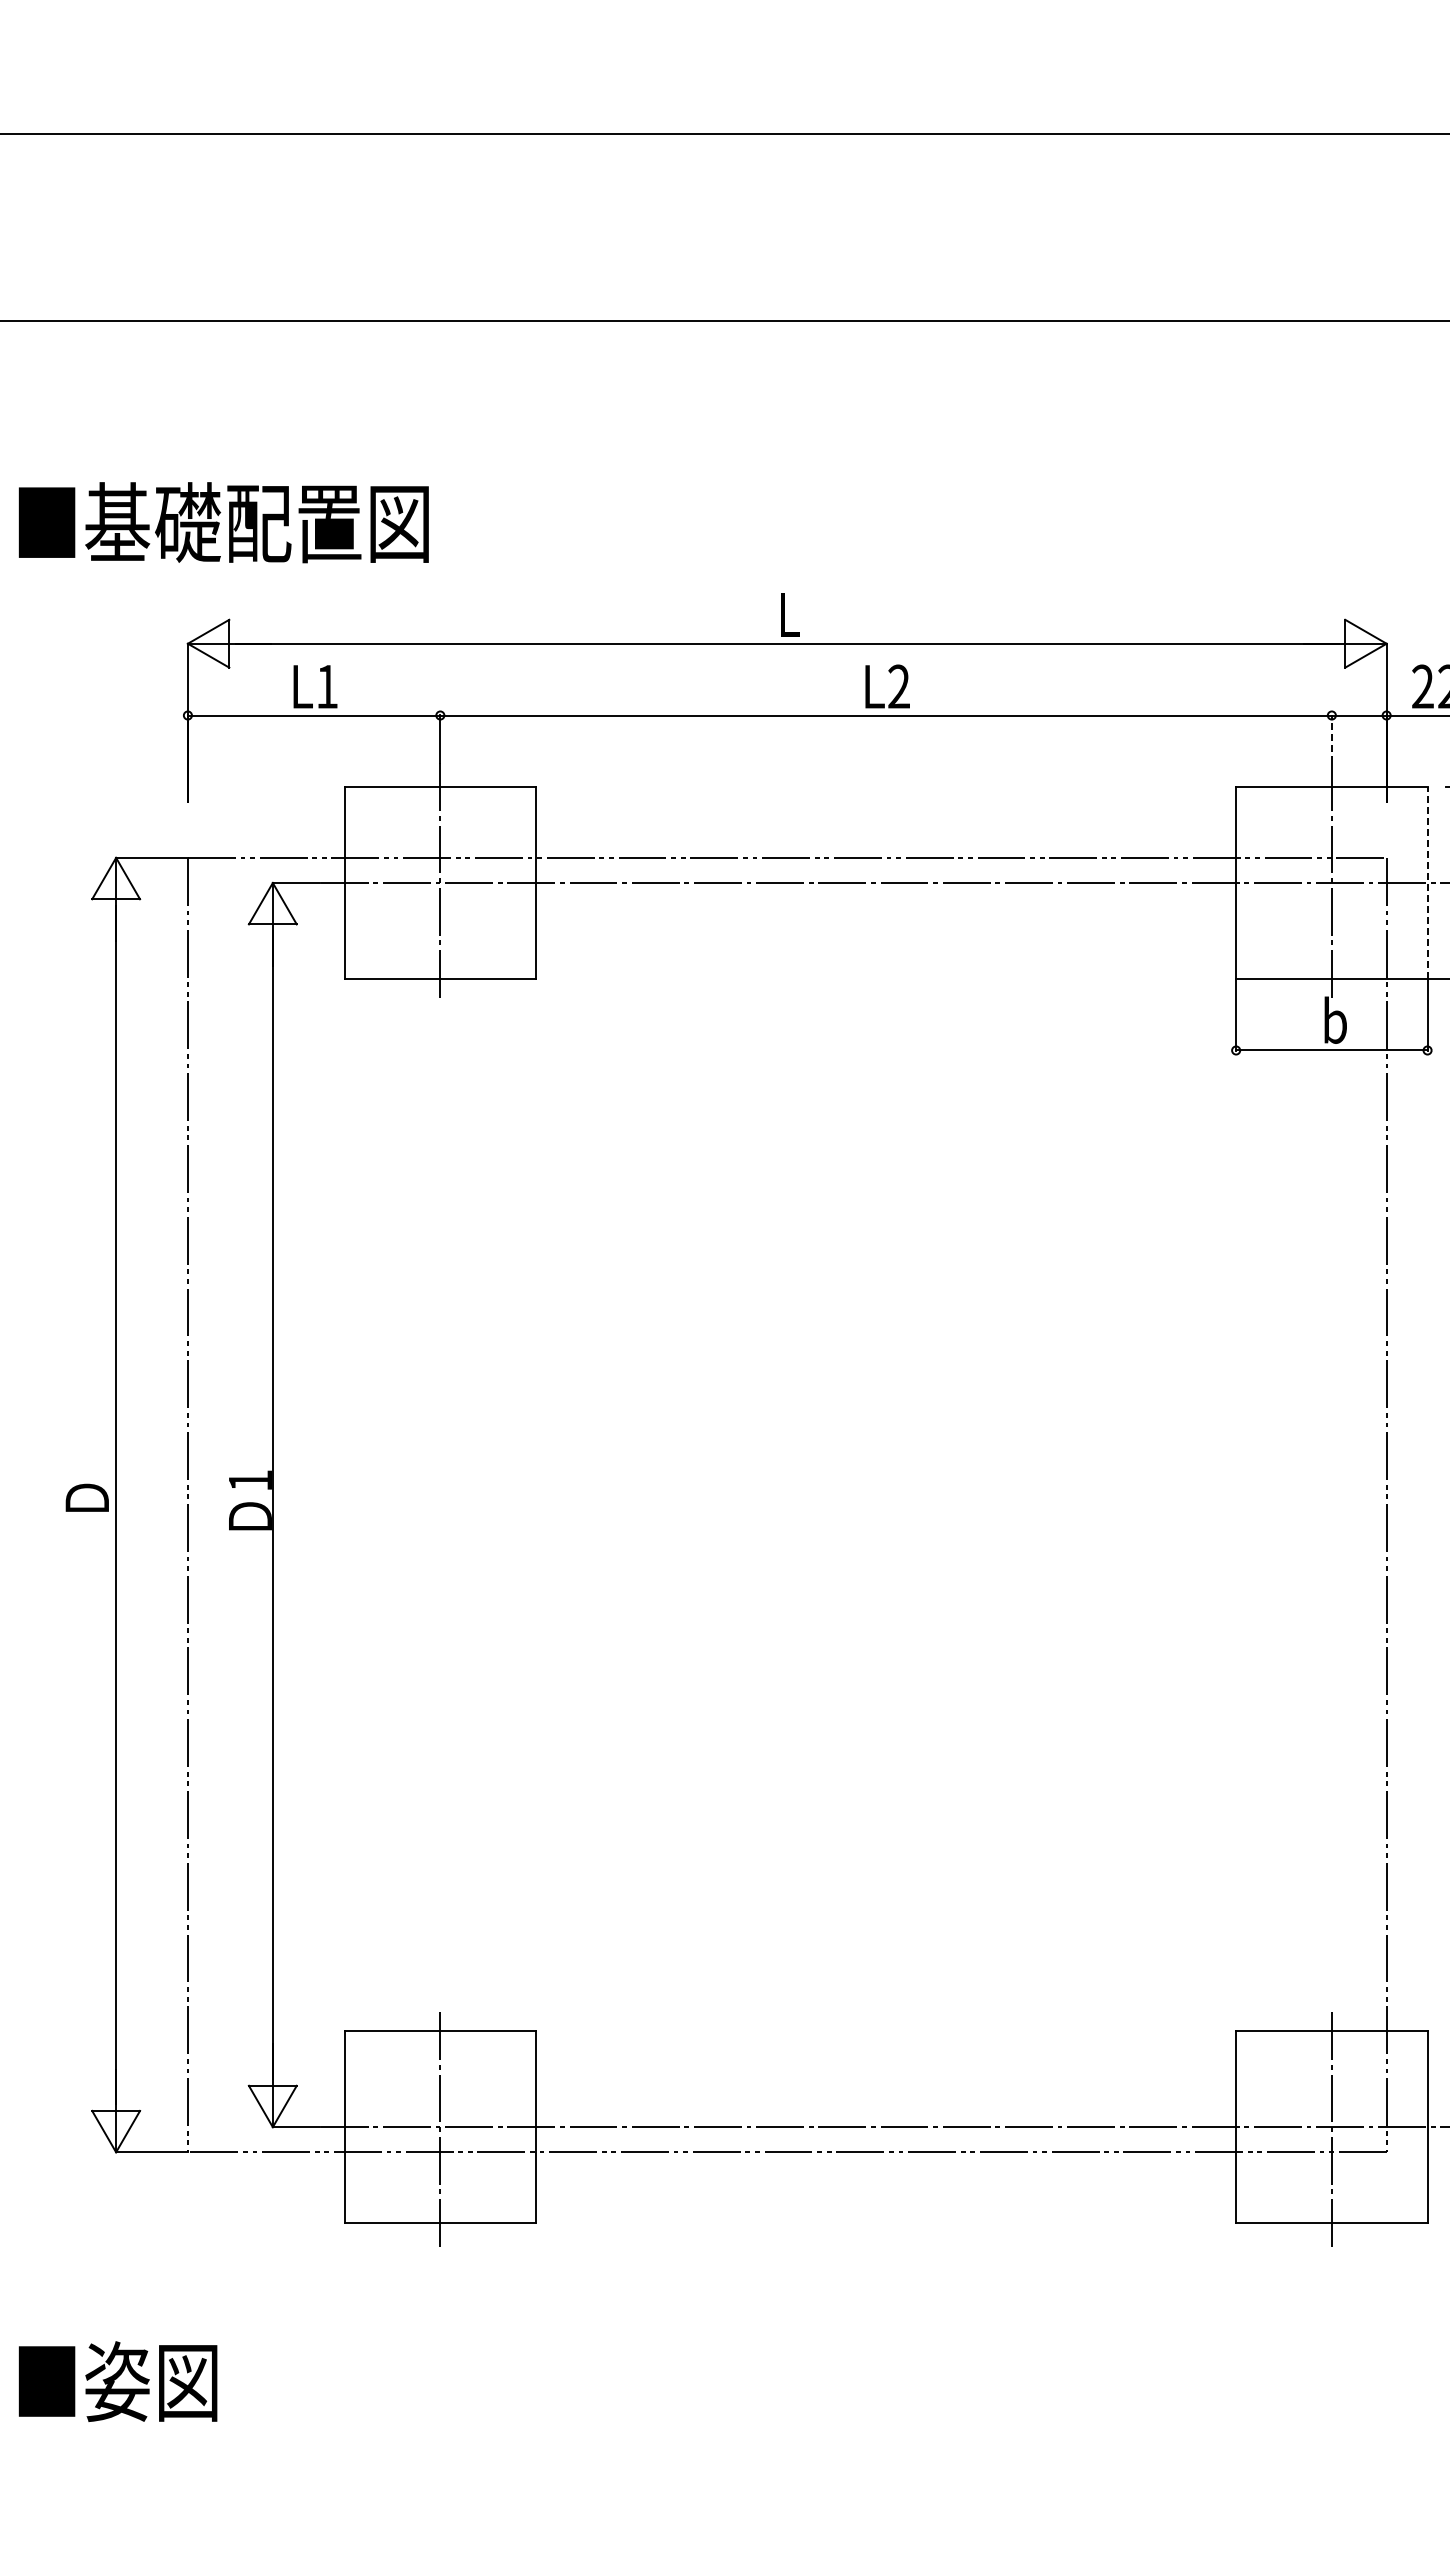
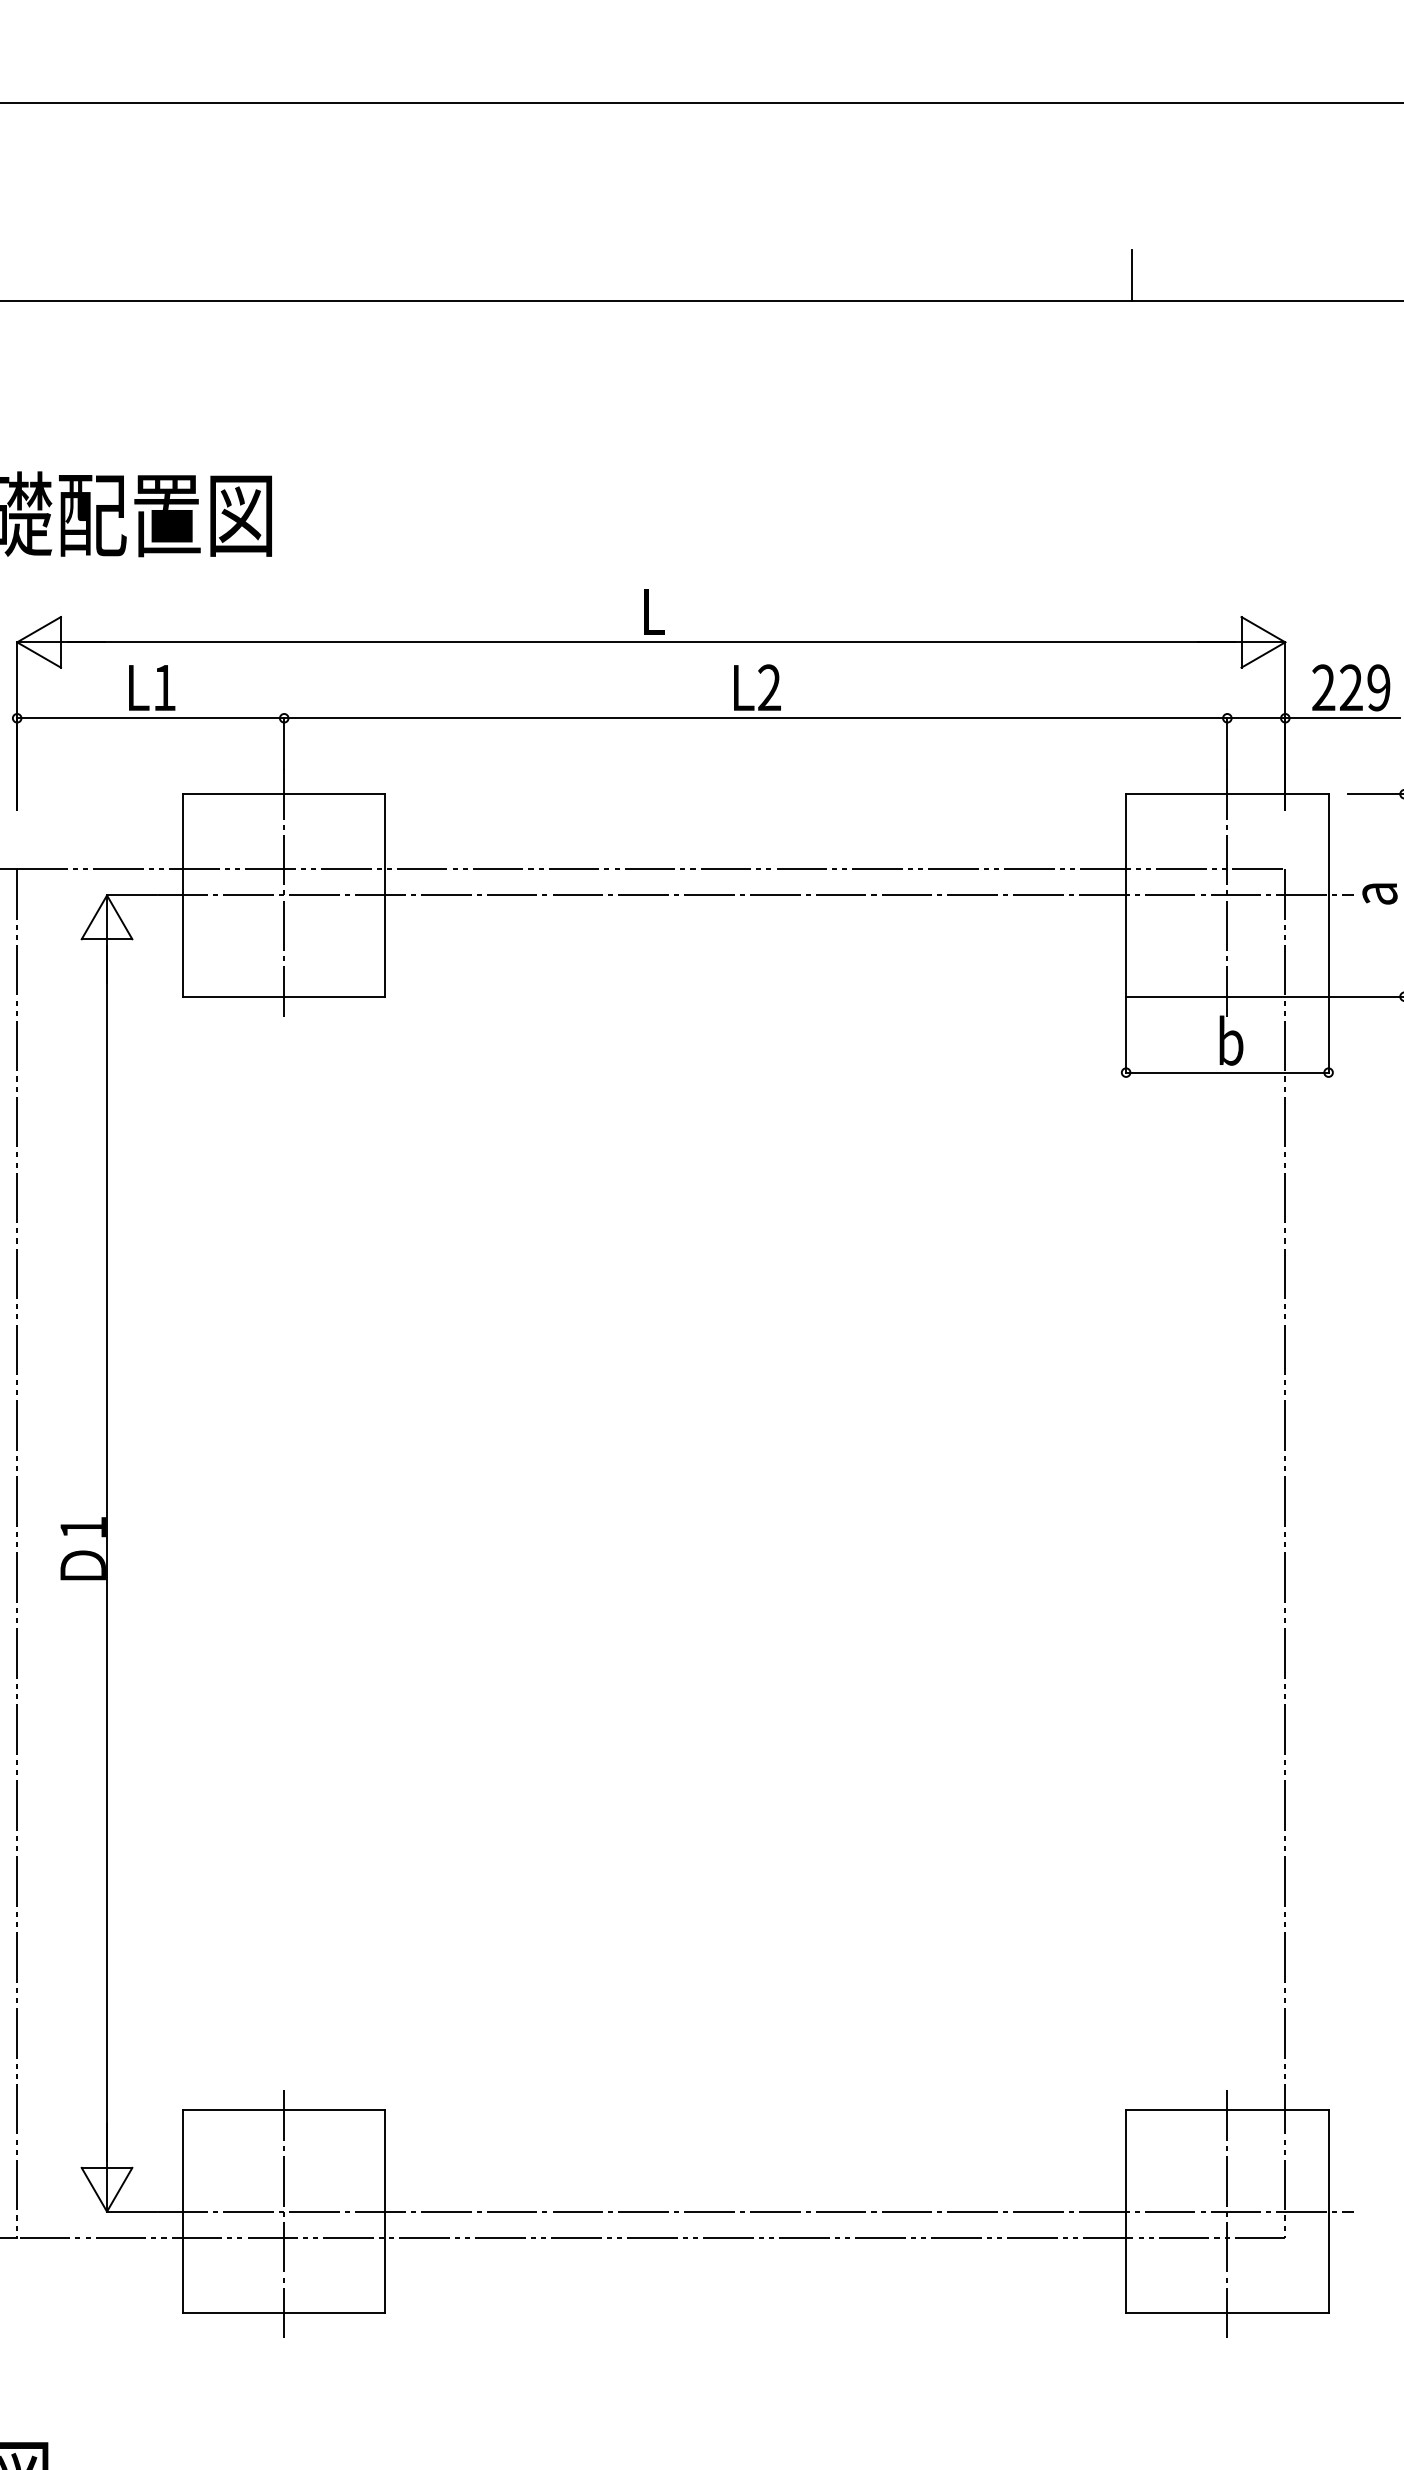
line: (1241, 296) -> (1131, 274), added
line: (1331, 739) -> (1226, 743), dashed -> solid
line: (1427, 883) -> (1328, 895), dashed -> solid

